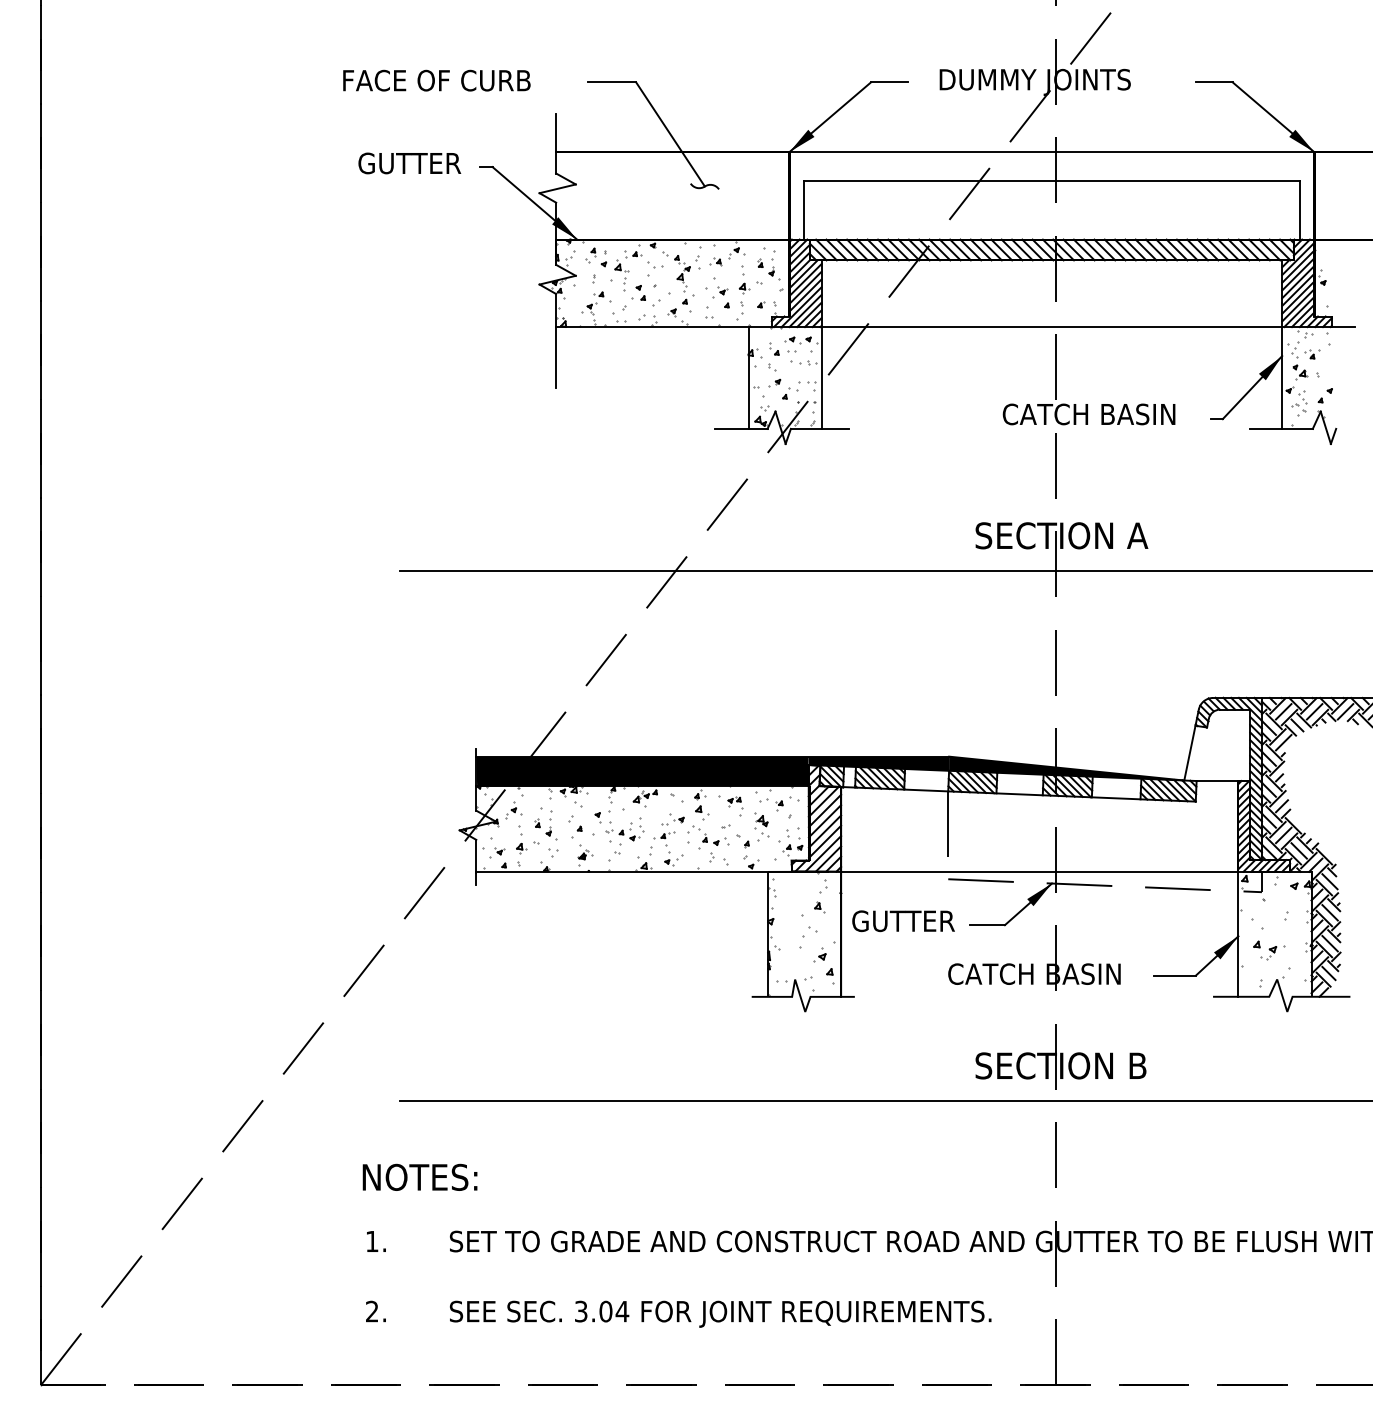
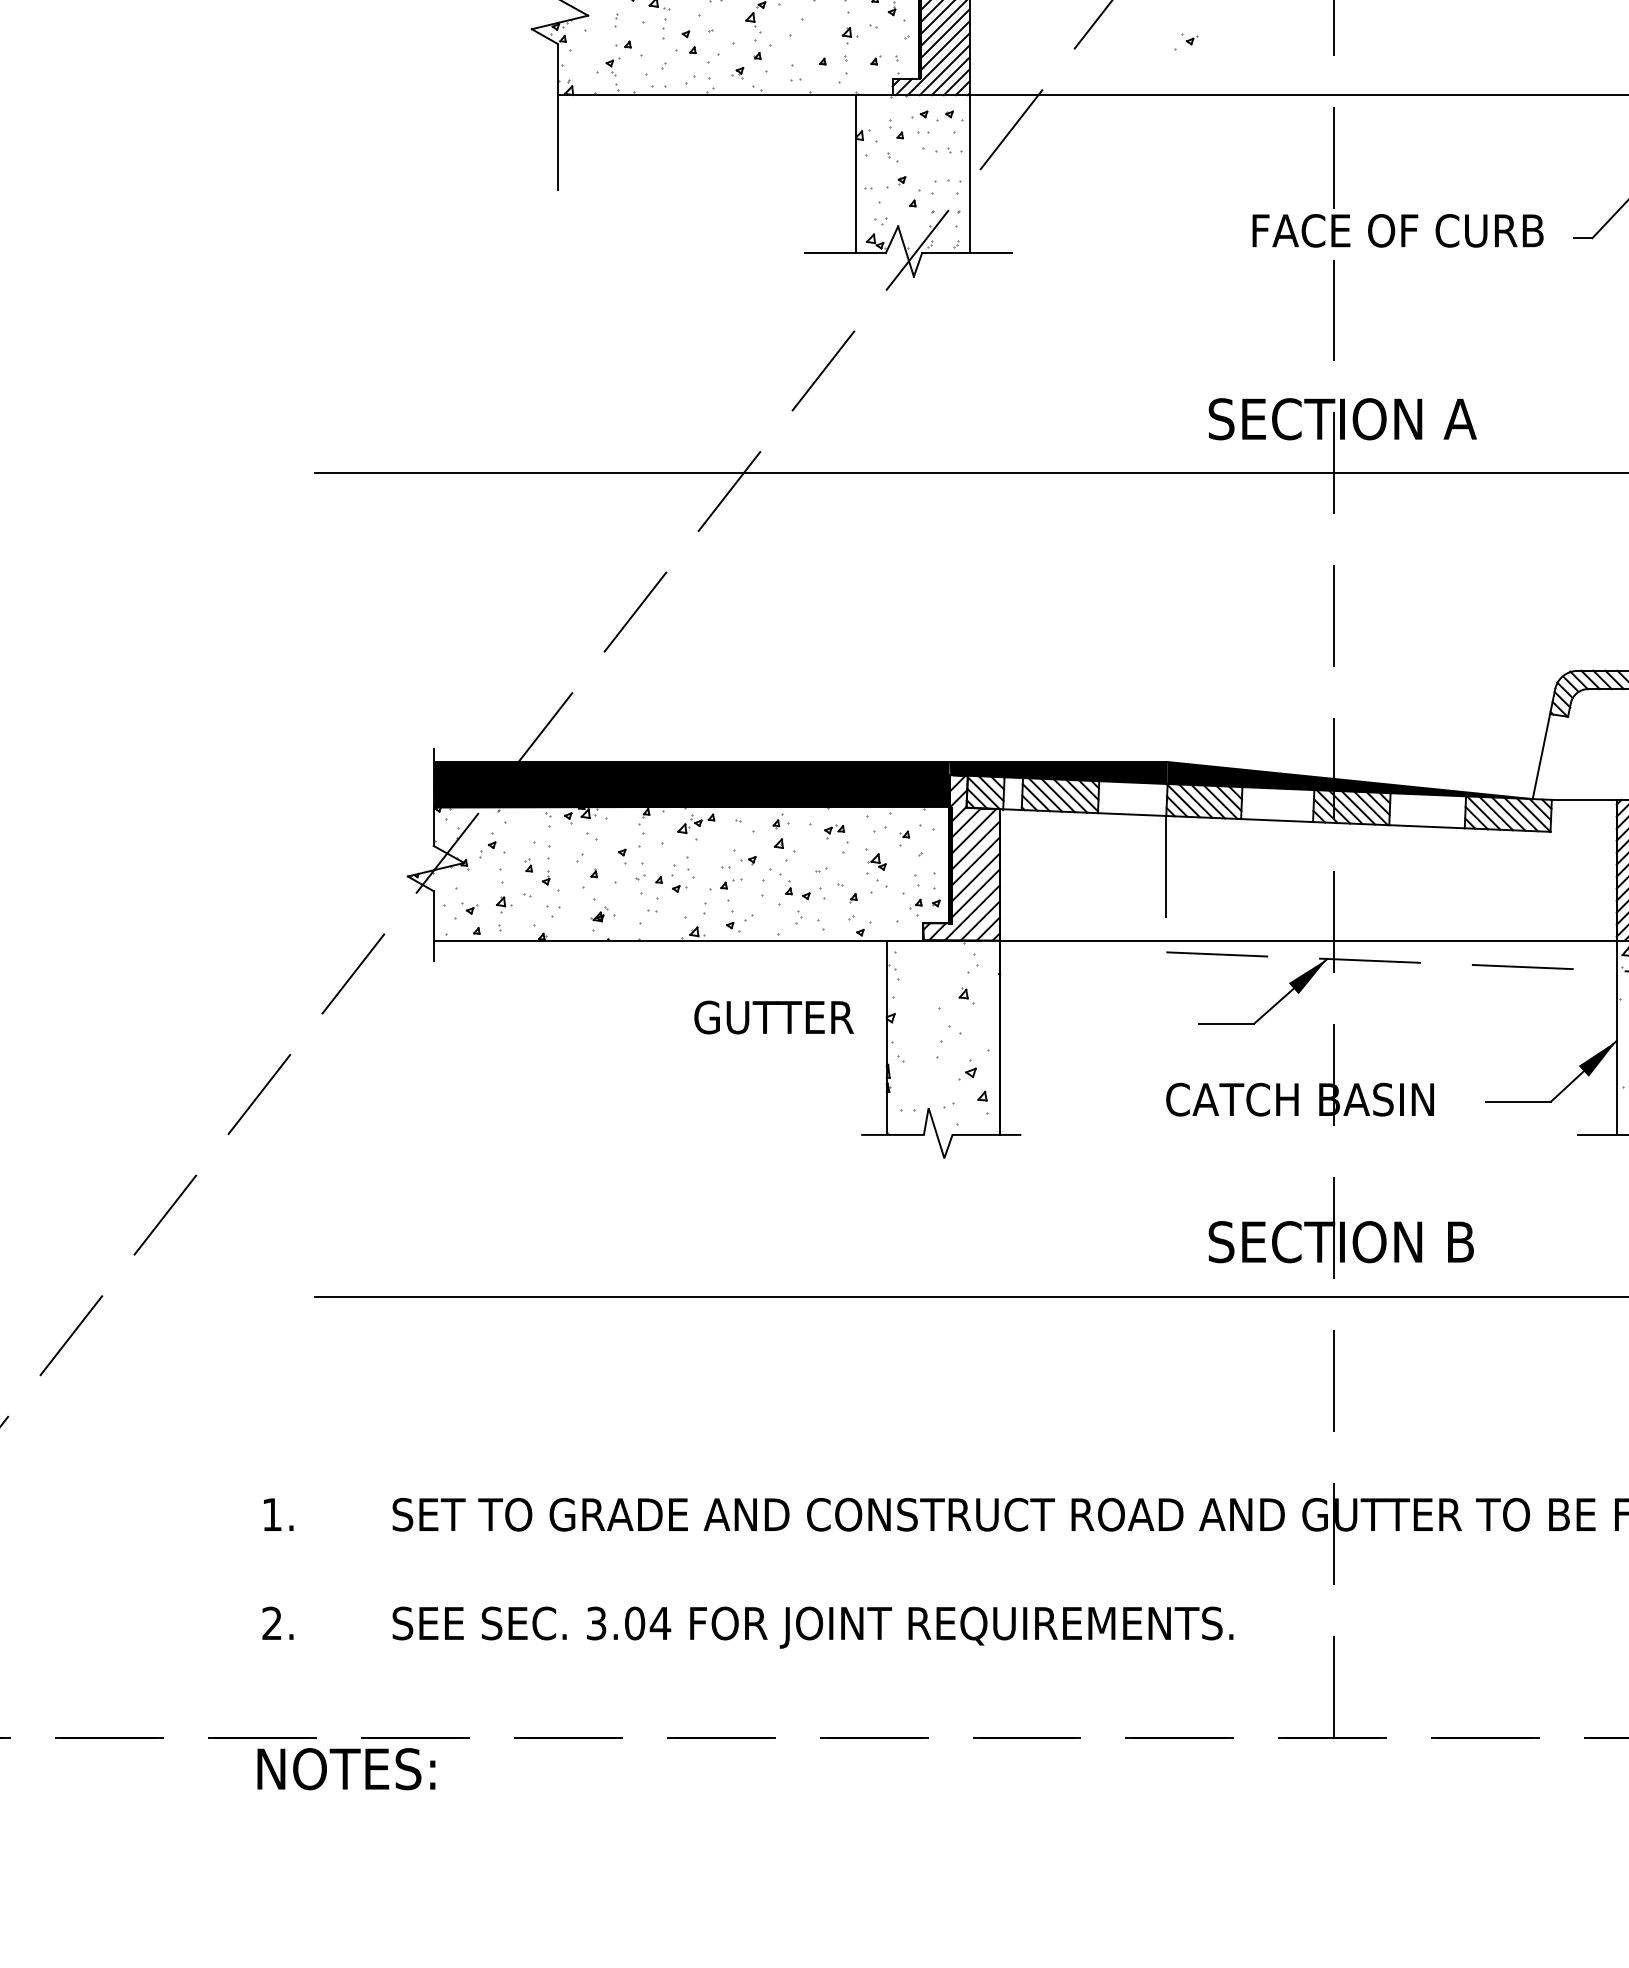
part: (720, 292) -> (1186, 41), moved
text: (1096, 414) -> (1396, 230), CATCH BASIN -> FACE OF CURB
text: (903, 921) -> (773, 1017), moved
text: (419, 1176) -> (345, 1767), moved

